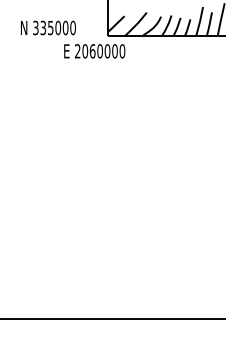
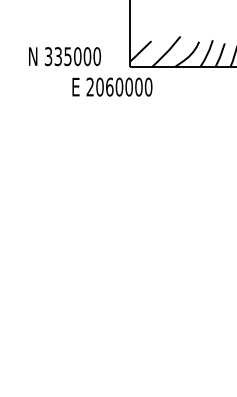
text: (48, 27) -> (65, 55), moved

